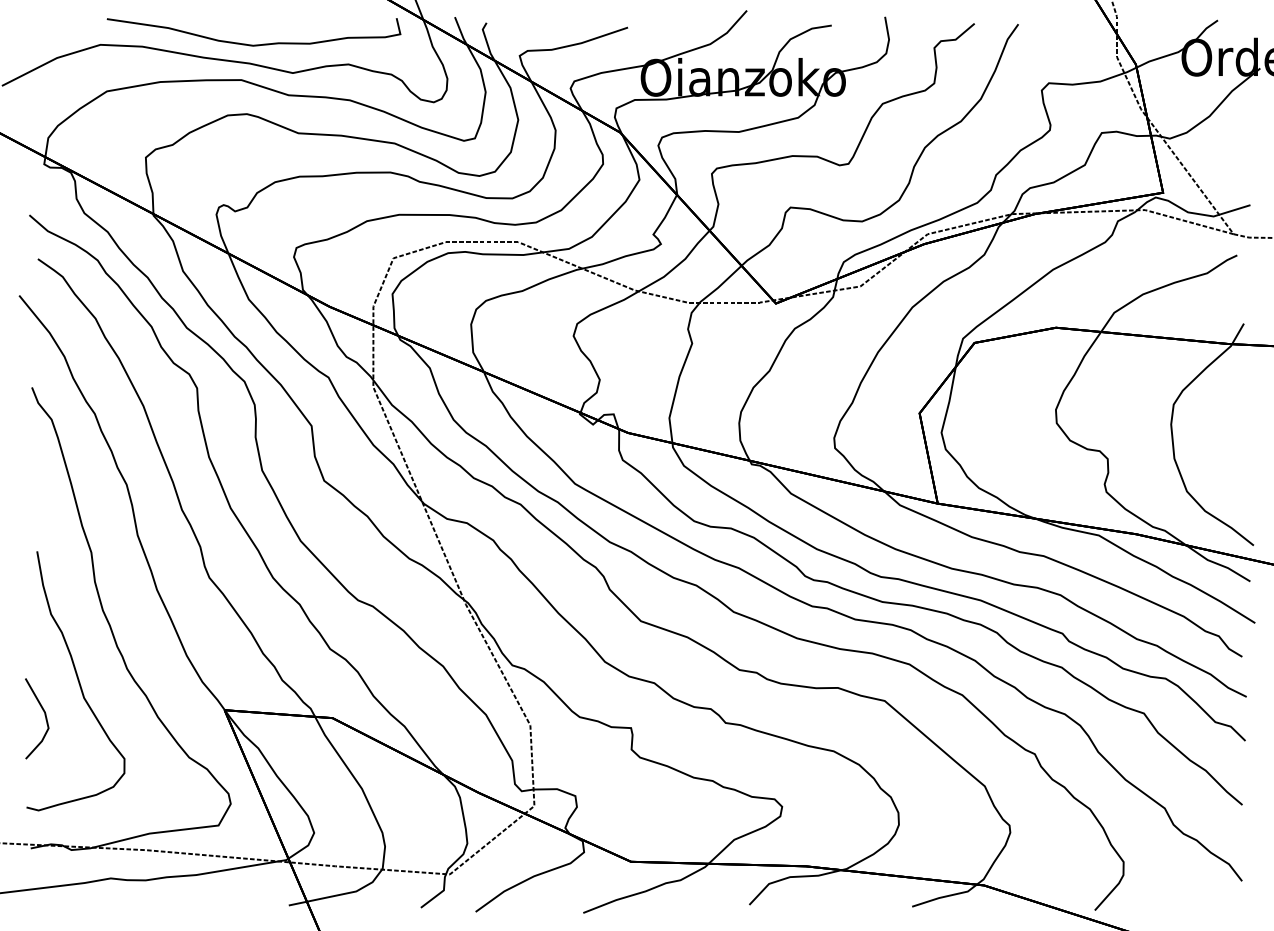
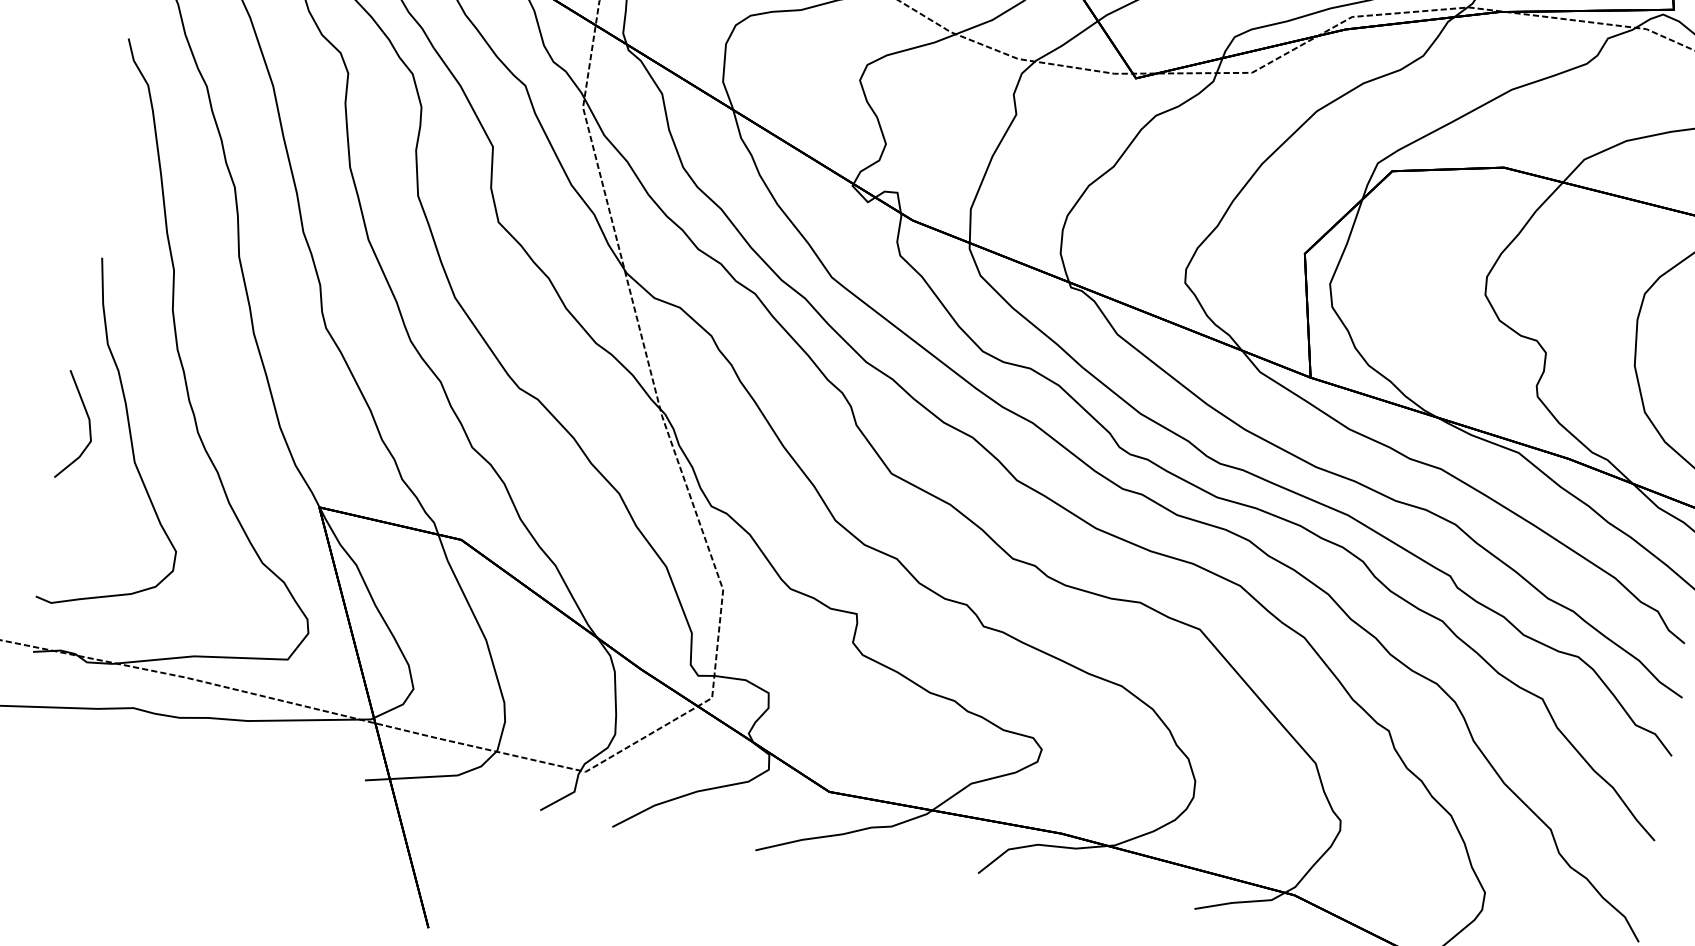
line: (44, 715) -> (88, 423), moved

